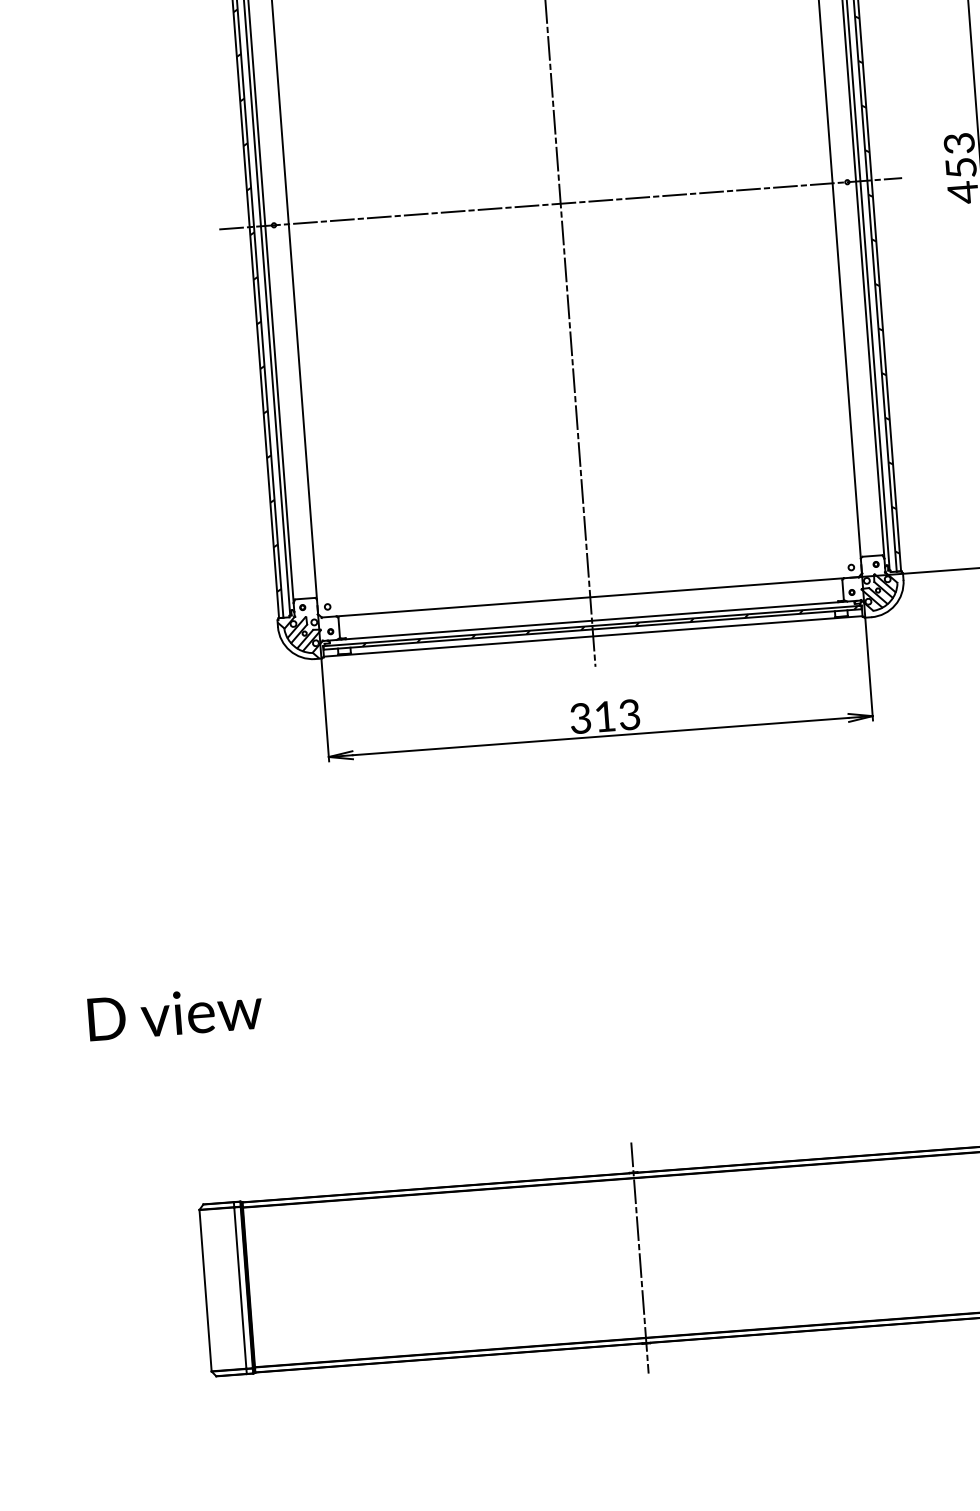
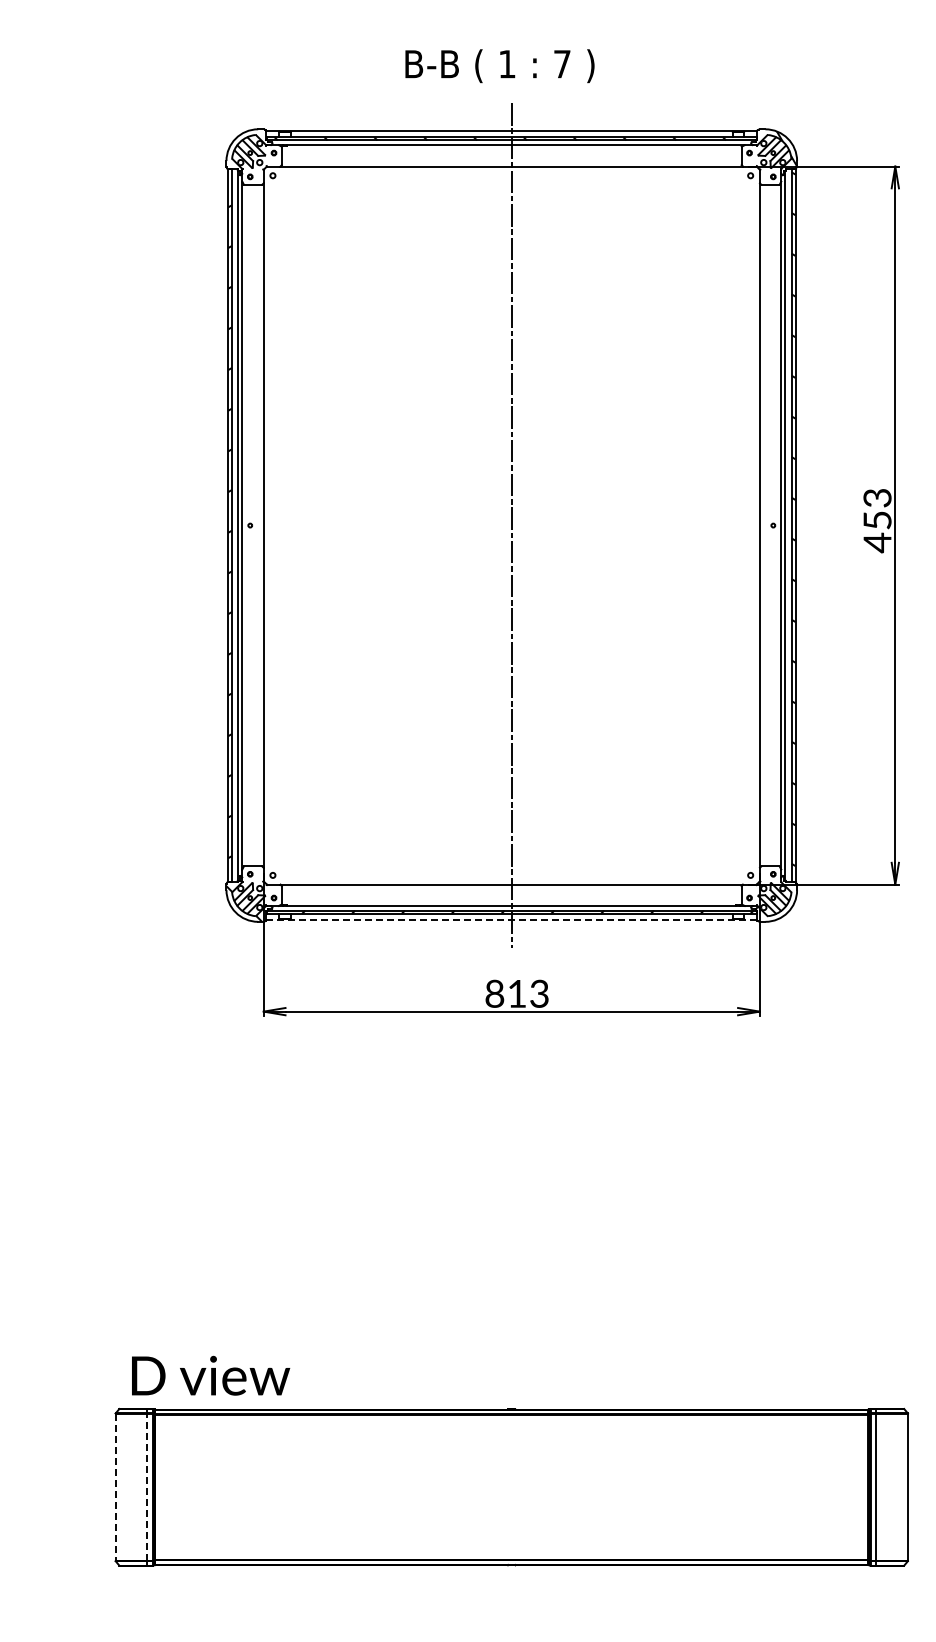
line: (560, 203) -> (511, 525), removed
line: (592, 636) -> (511, 920), solid -> dashed
text: (580, 718) -> (494, 993), 313 -> 813
text: (175, 1013) -> (211, 1375), moved
line: (639, 1257) -> (511, 1486), removed
line: (240, 1288) -> (147, 1487), solid -> dashed
line: (205, 1290) -> (115, 1487), solid -> dashed

